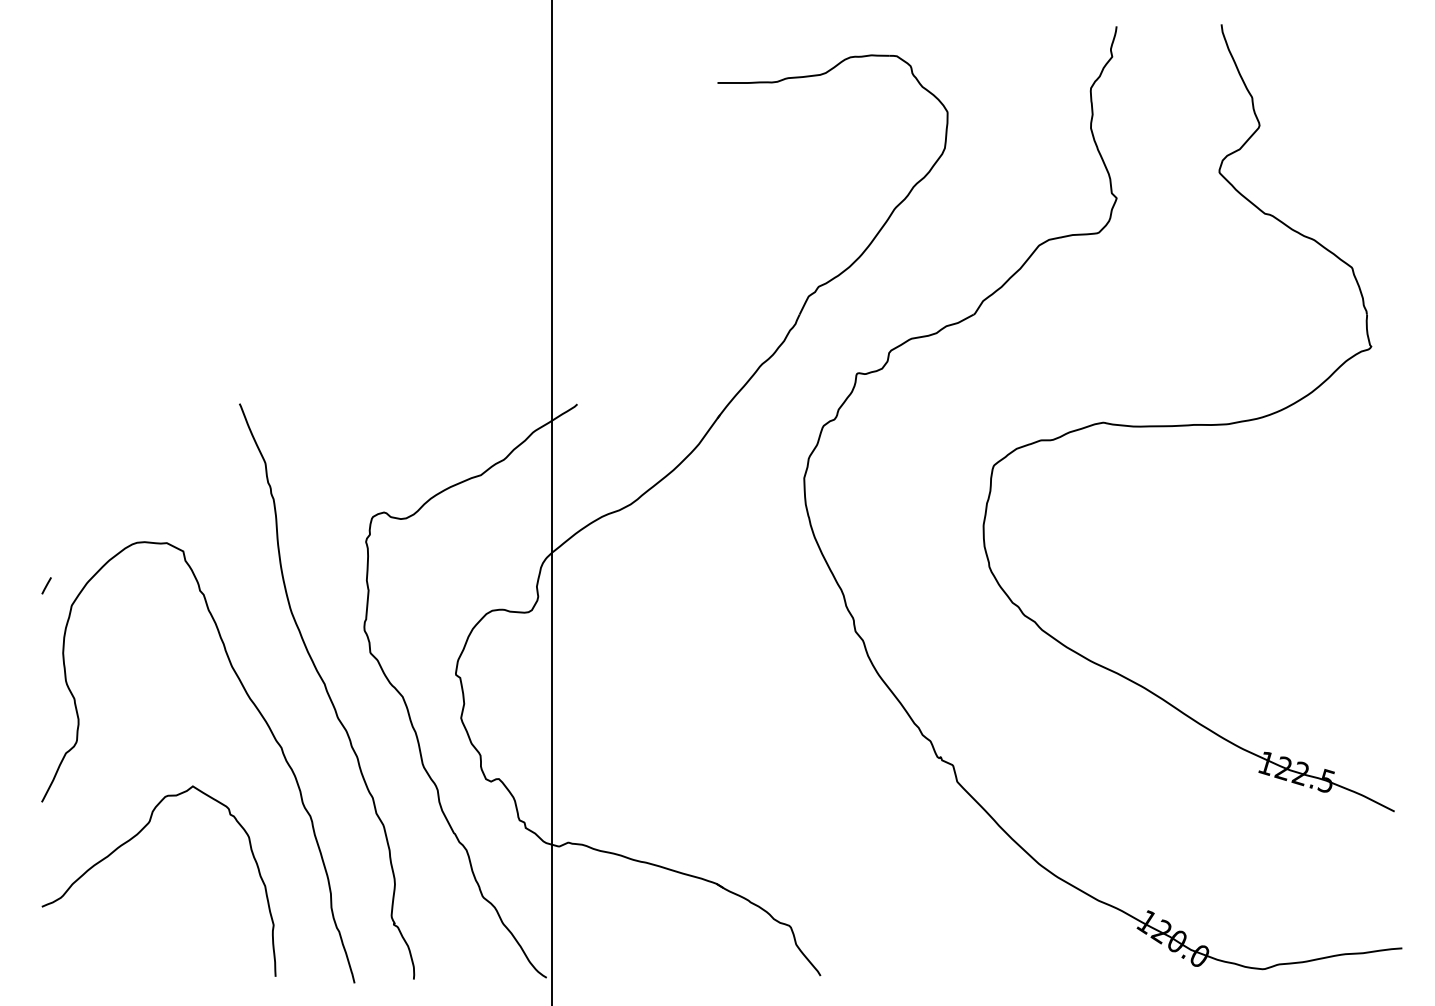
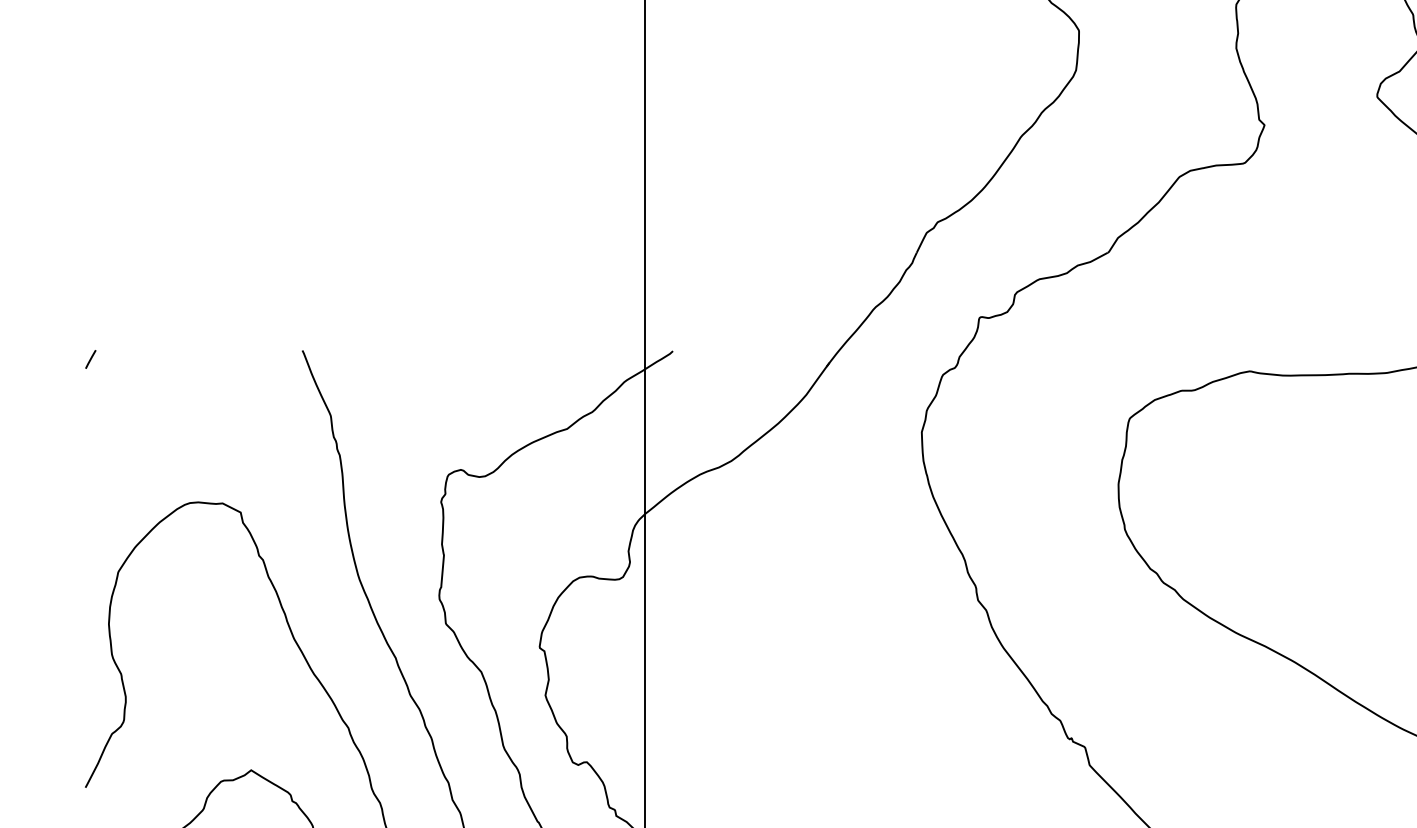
line: (46, 585) -> (90, 359), moved

